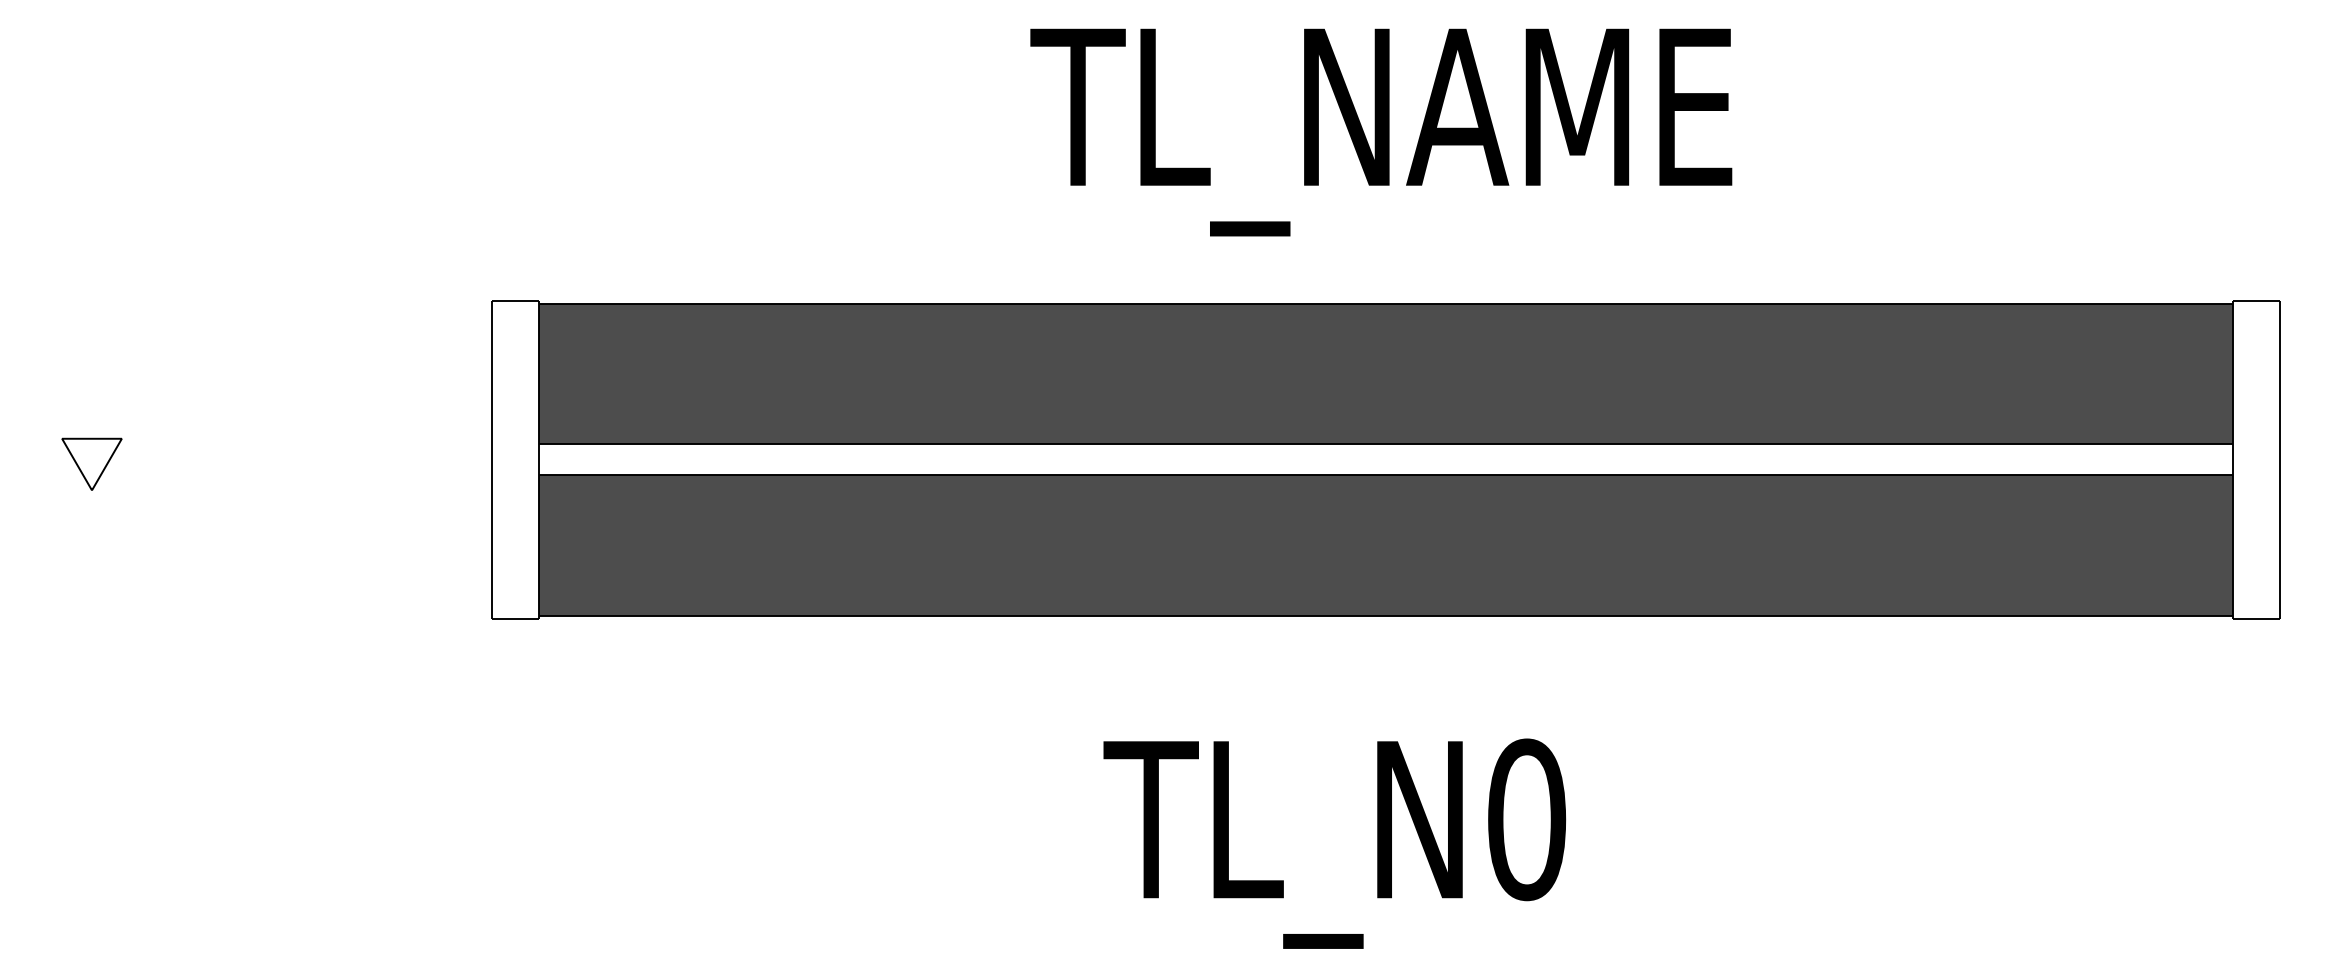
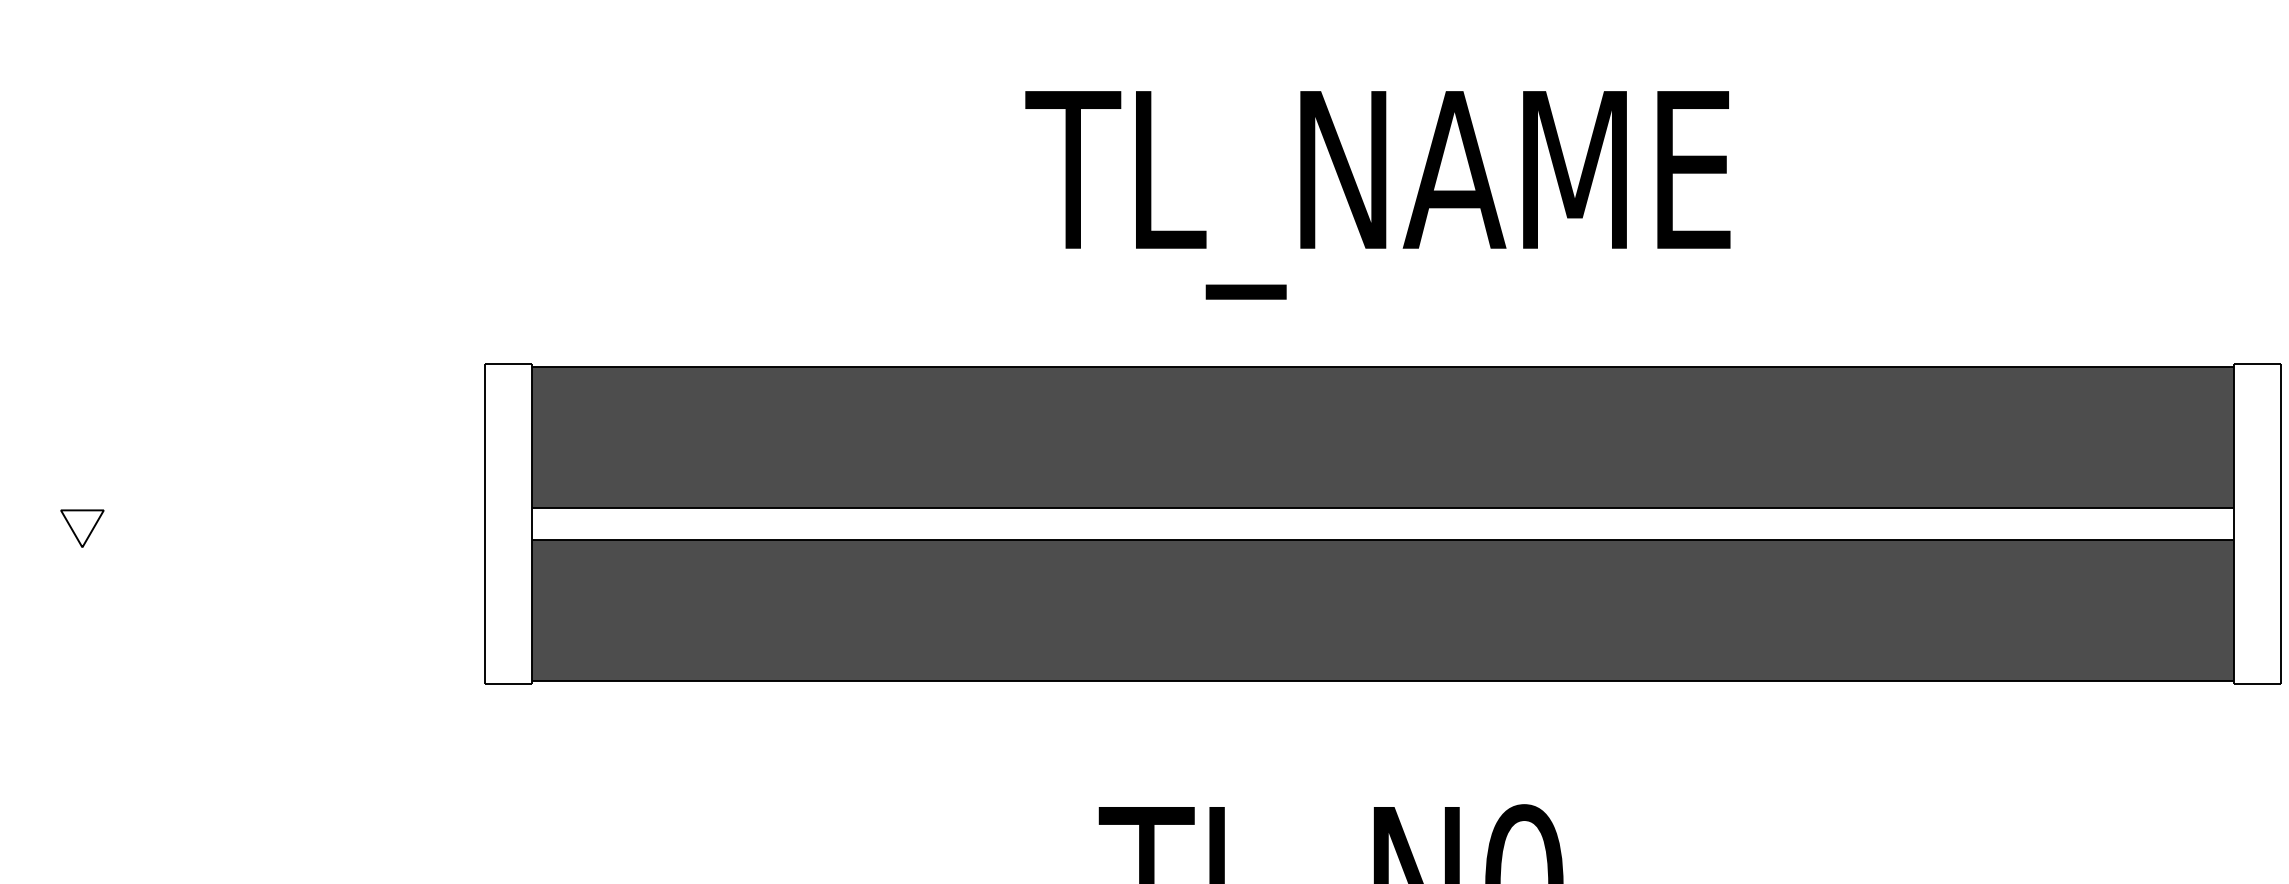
part: (91, 464) -> (82, 528), size x0.71

